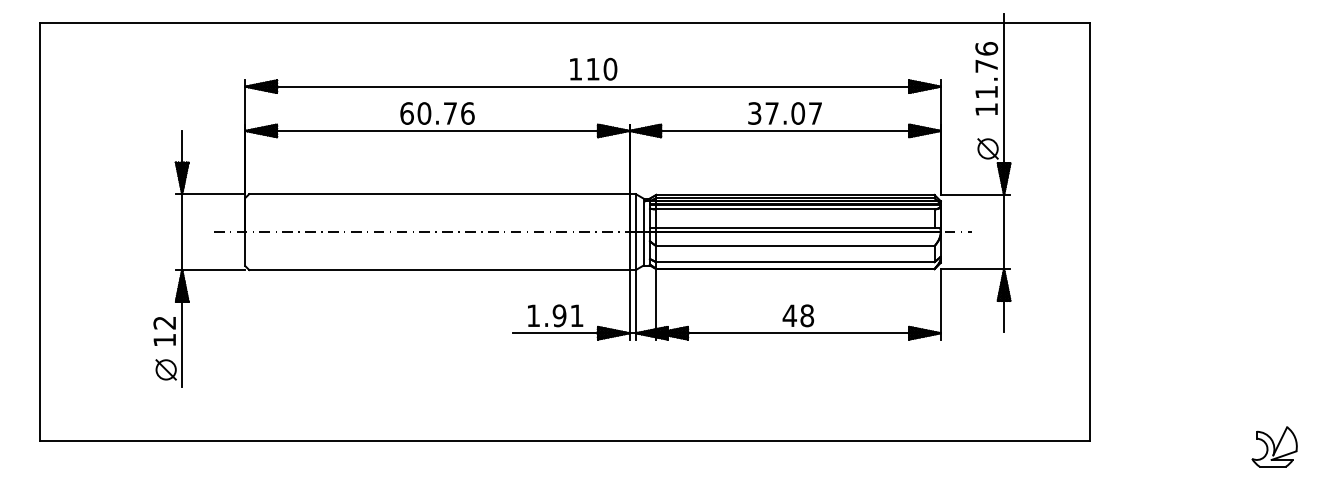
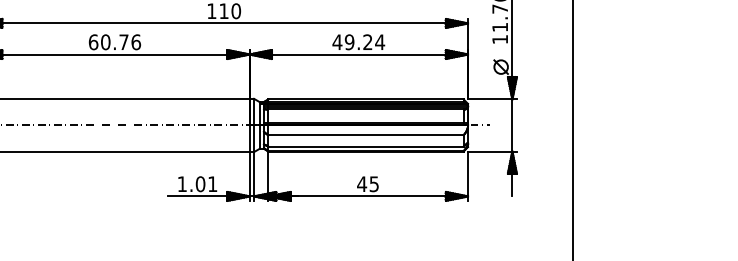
text: (784, 113) -> (358, 42), 37.07 -> 49.24
text: (559, 315) -> (200, 183), 1.91 -> 1.01
text: (807, 315) -> (374, 183), 48 -> 45

